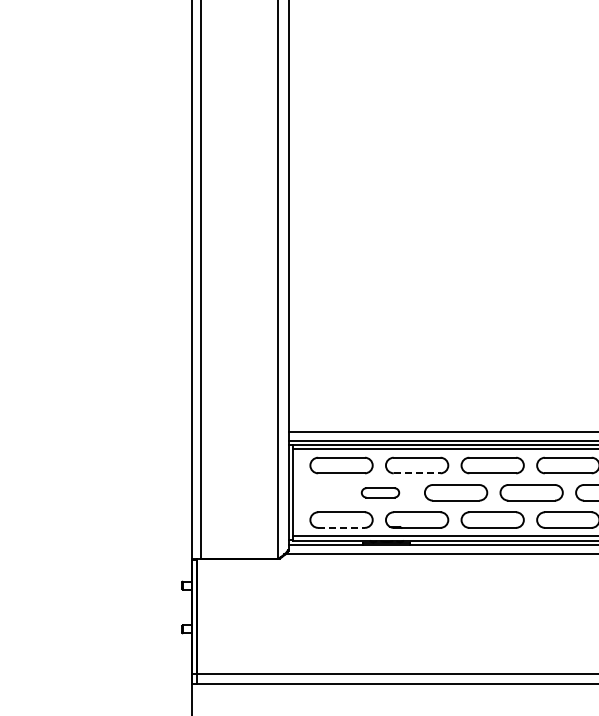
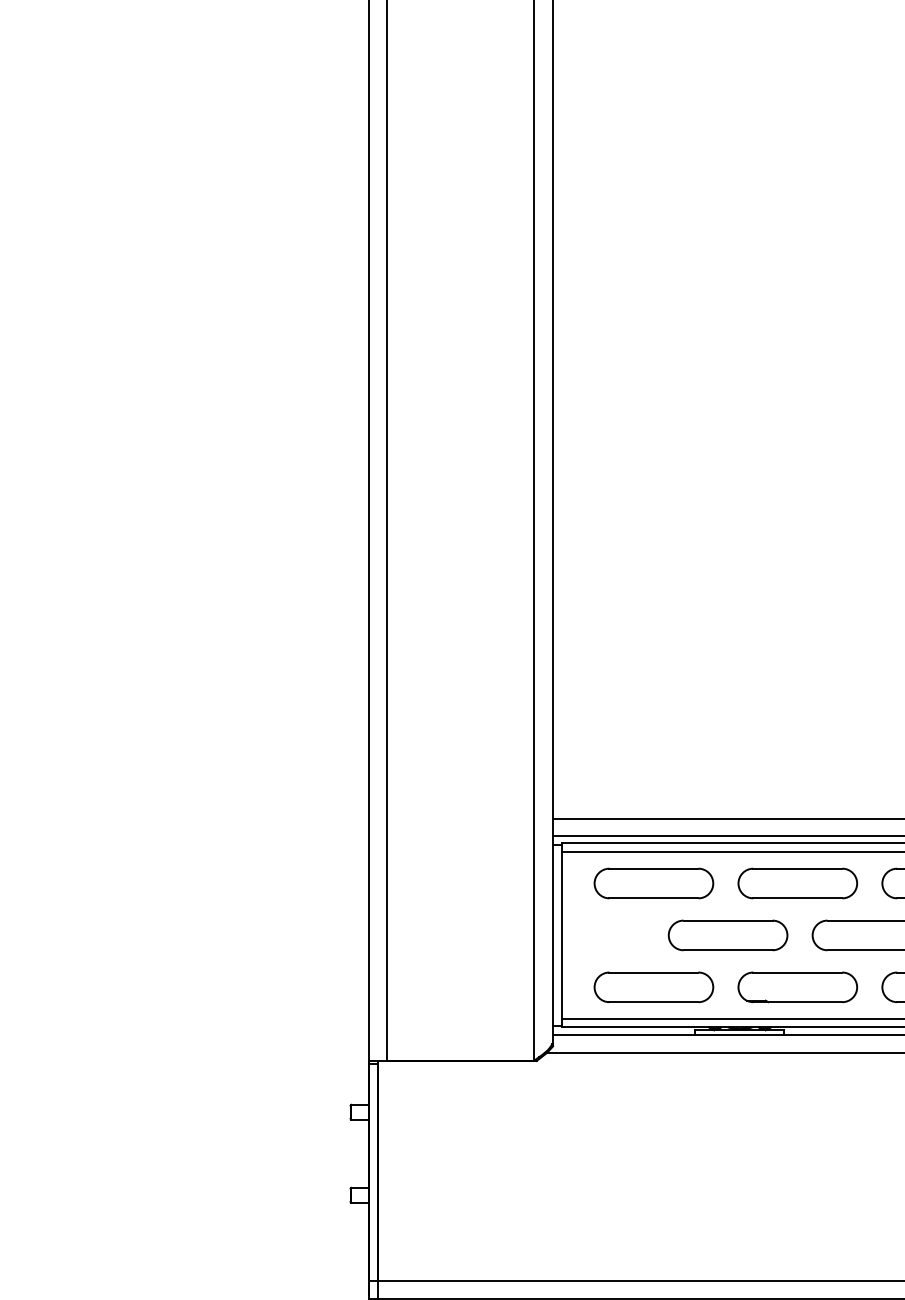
line: (417, 473) -> (798, 898), dashed -> solid
part: (380, 492) -> (728, 934), size x1.67
line: (342, 527) -> (655, 1001), dashed -> solid

